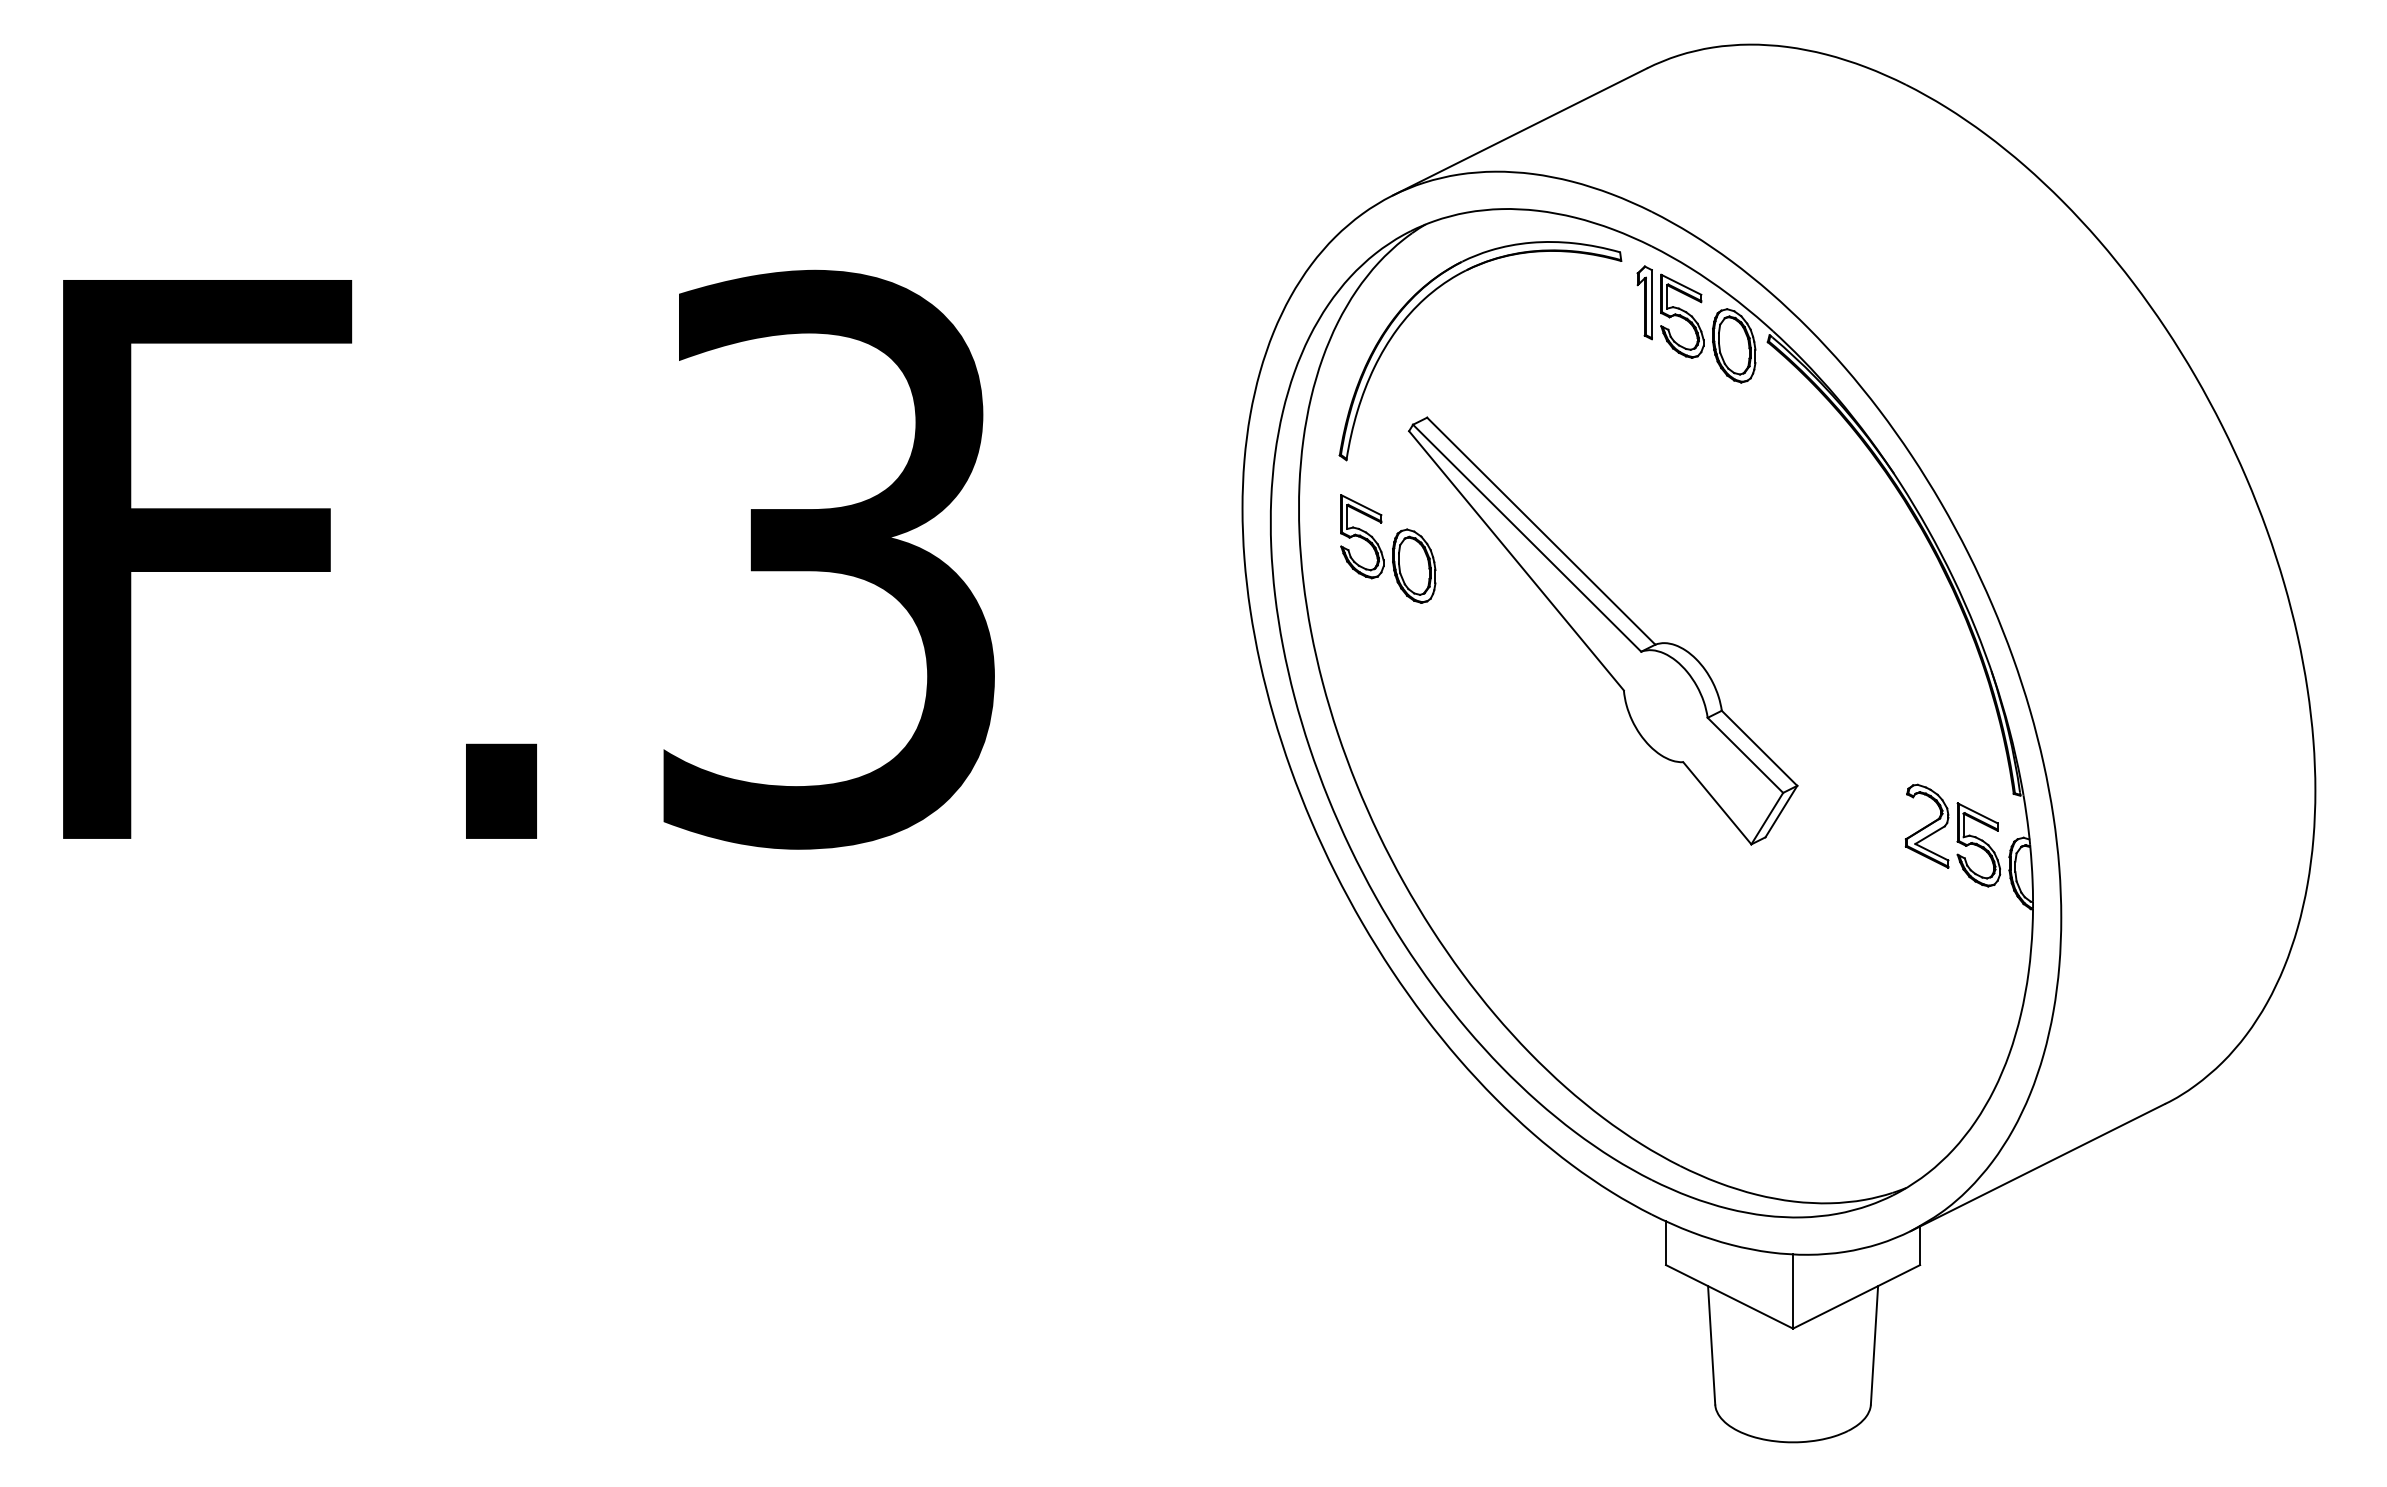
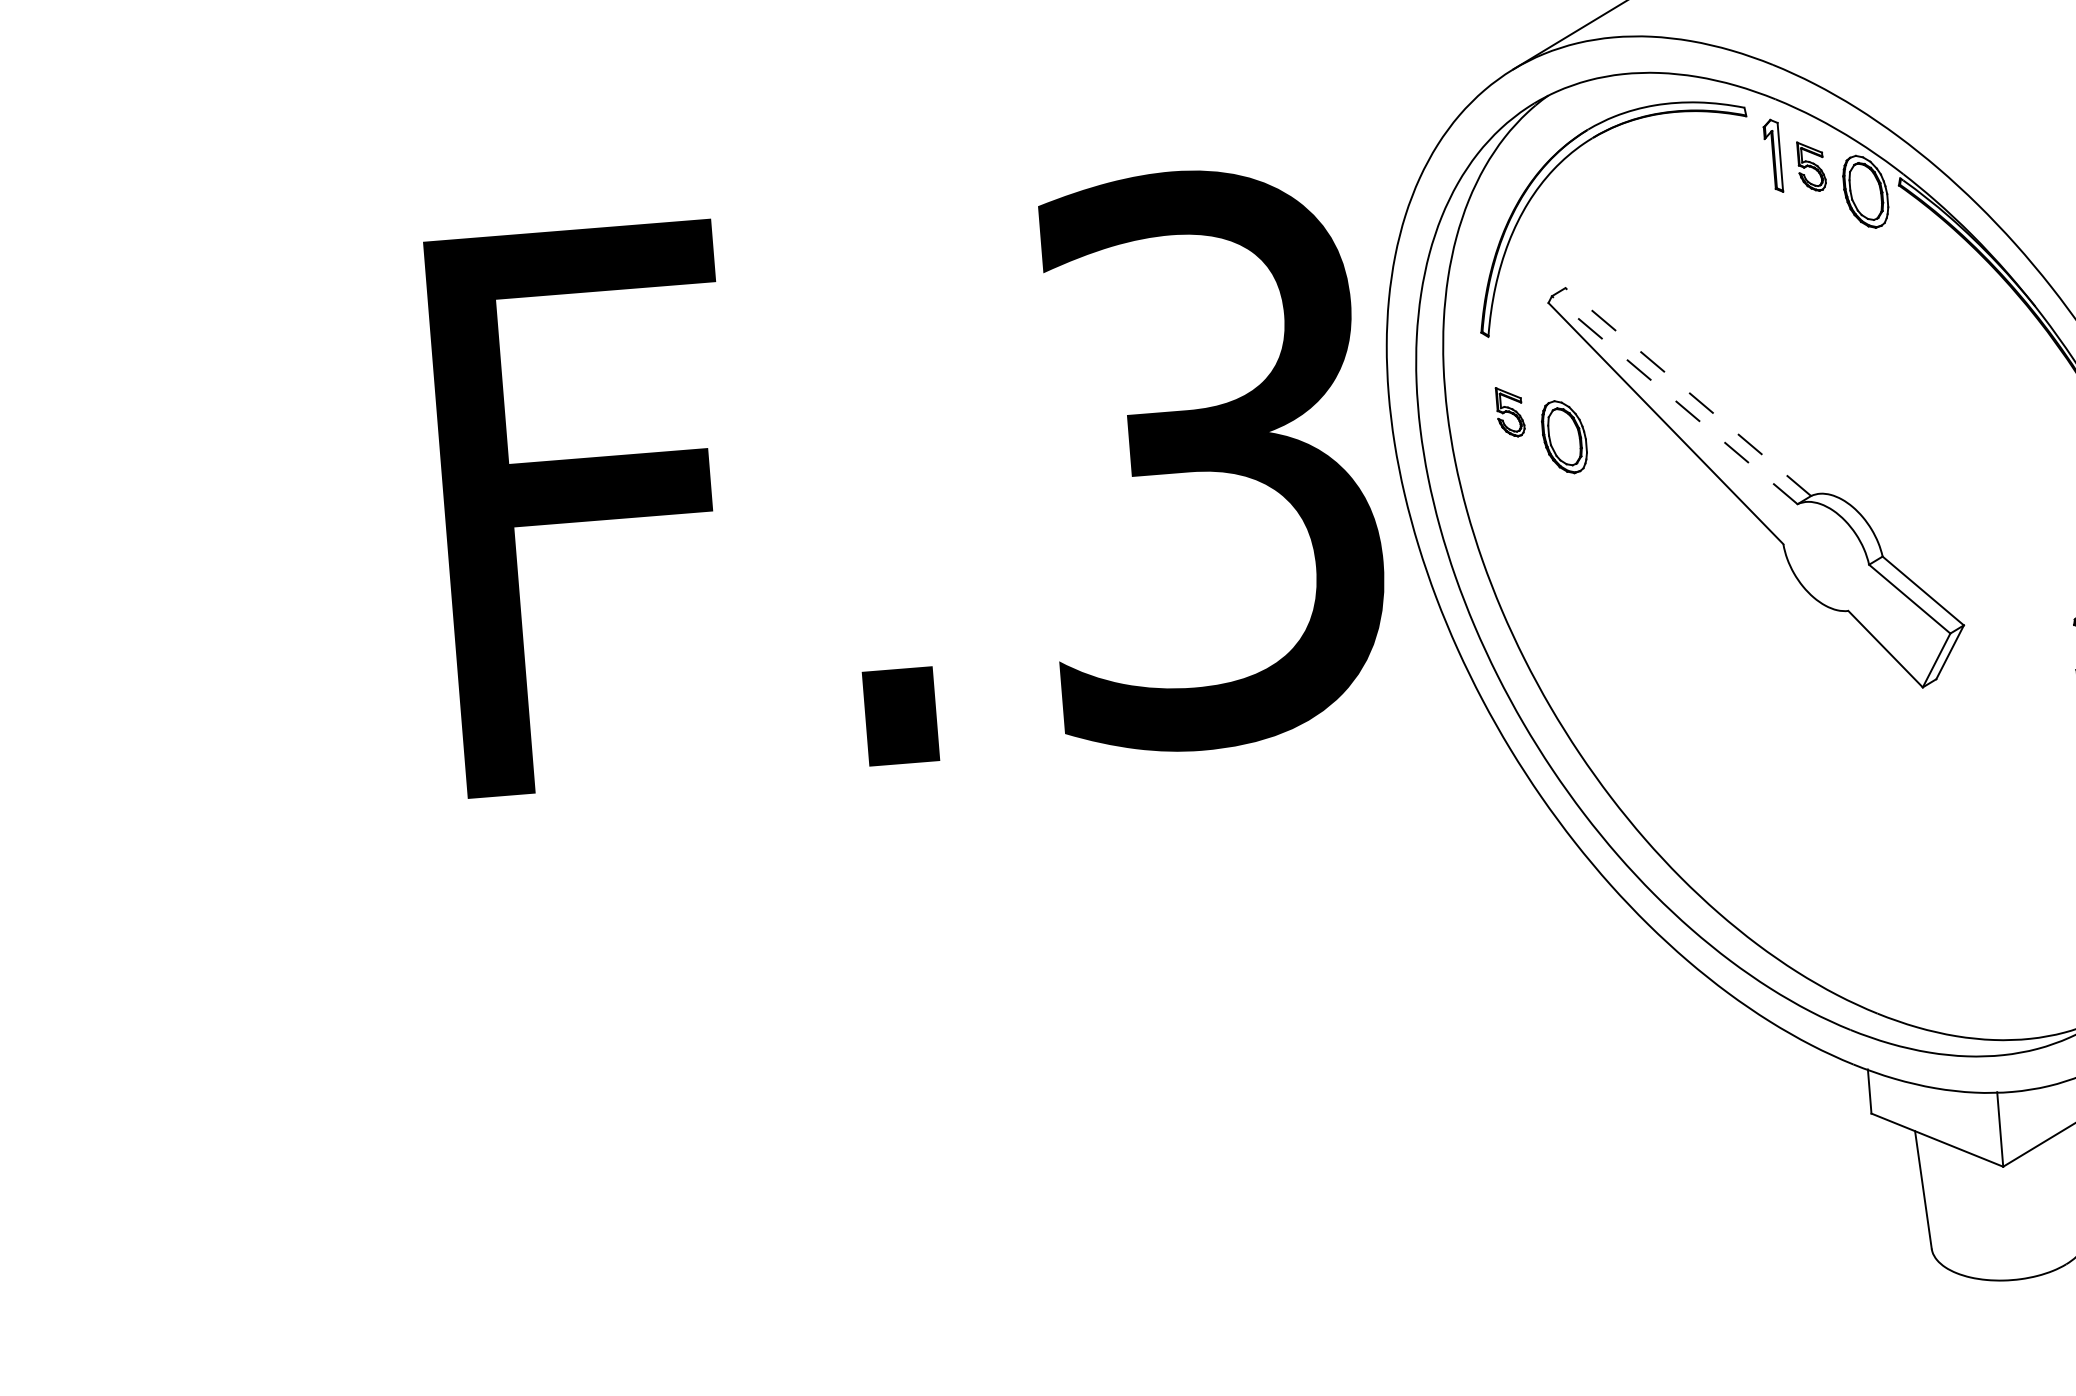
part: (1682, 315) -> (1811, 165), size x0.6
line: (1541, 531) -> (1688, 392), solid -> dashed
part: (1362, 536) -> (1510, 411), size x0.6
line: (1527, 538) -> (1675, 400), solid -> dashed
text: (528, 559) -> (909, 483), moved

